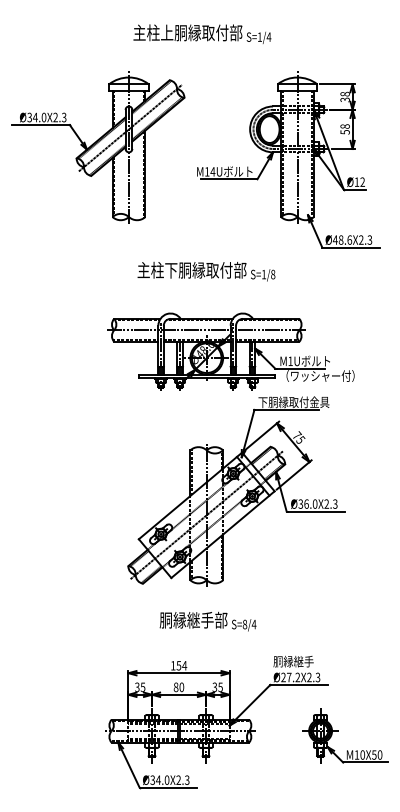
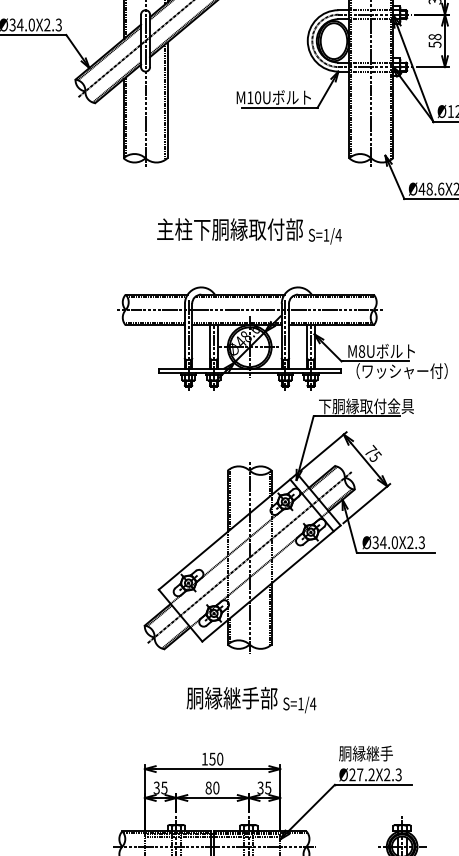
text: (212, 171) -> (257, 97), M14U -> M10U
text: (272, 274) -> (337, 235), S=1/8 -> S=1/4
text: (290, 361) -> (361, 351), M1U -> M8U
text: (306, 503) -> (383, 541), Ø36.0X2.3 -> Ø34.0X2.3
text: (244, 624) -> (300, 703), S=8/4 -> S=1/4
text: (184, 665) -> (219, 758), 154 -> 150

